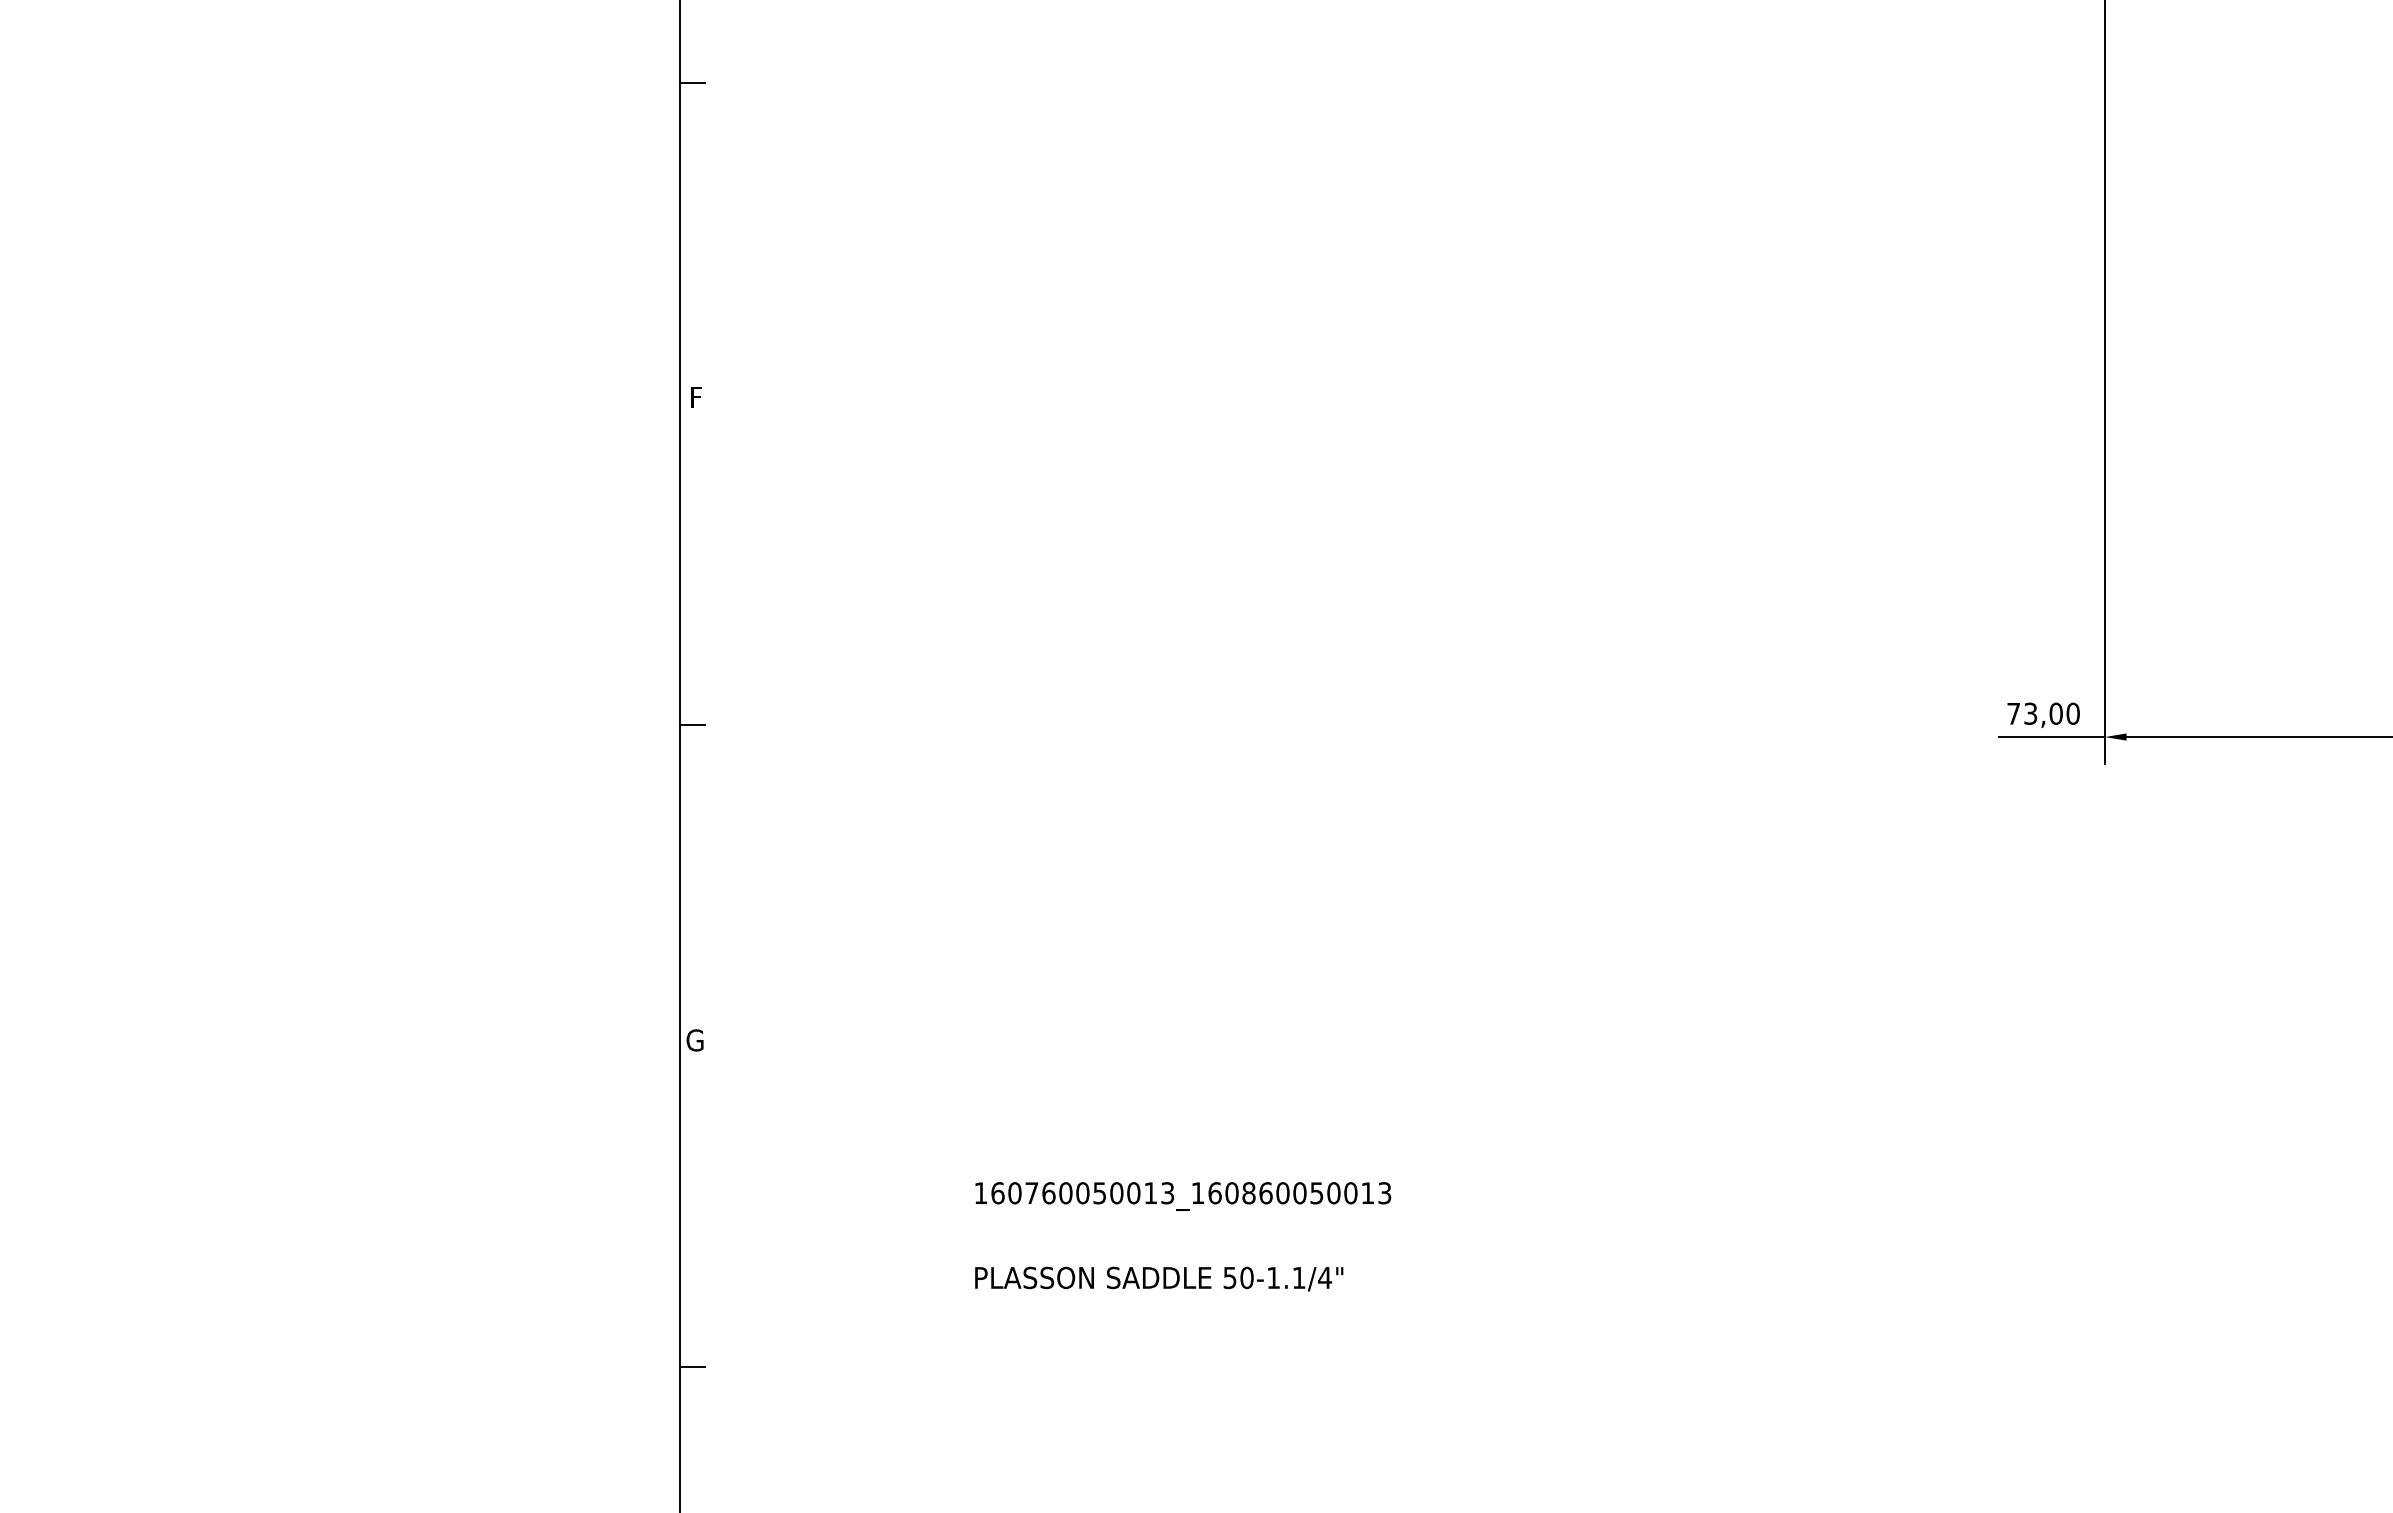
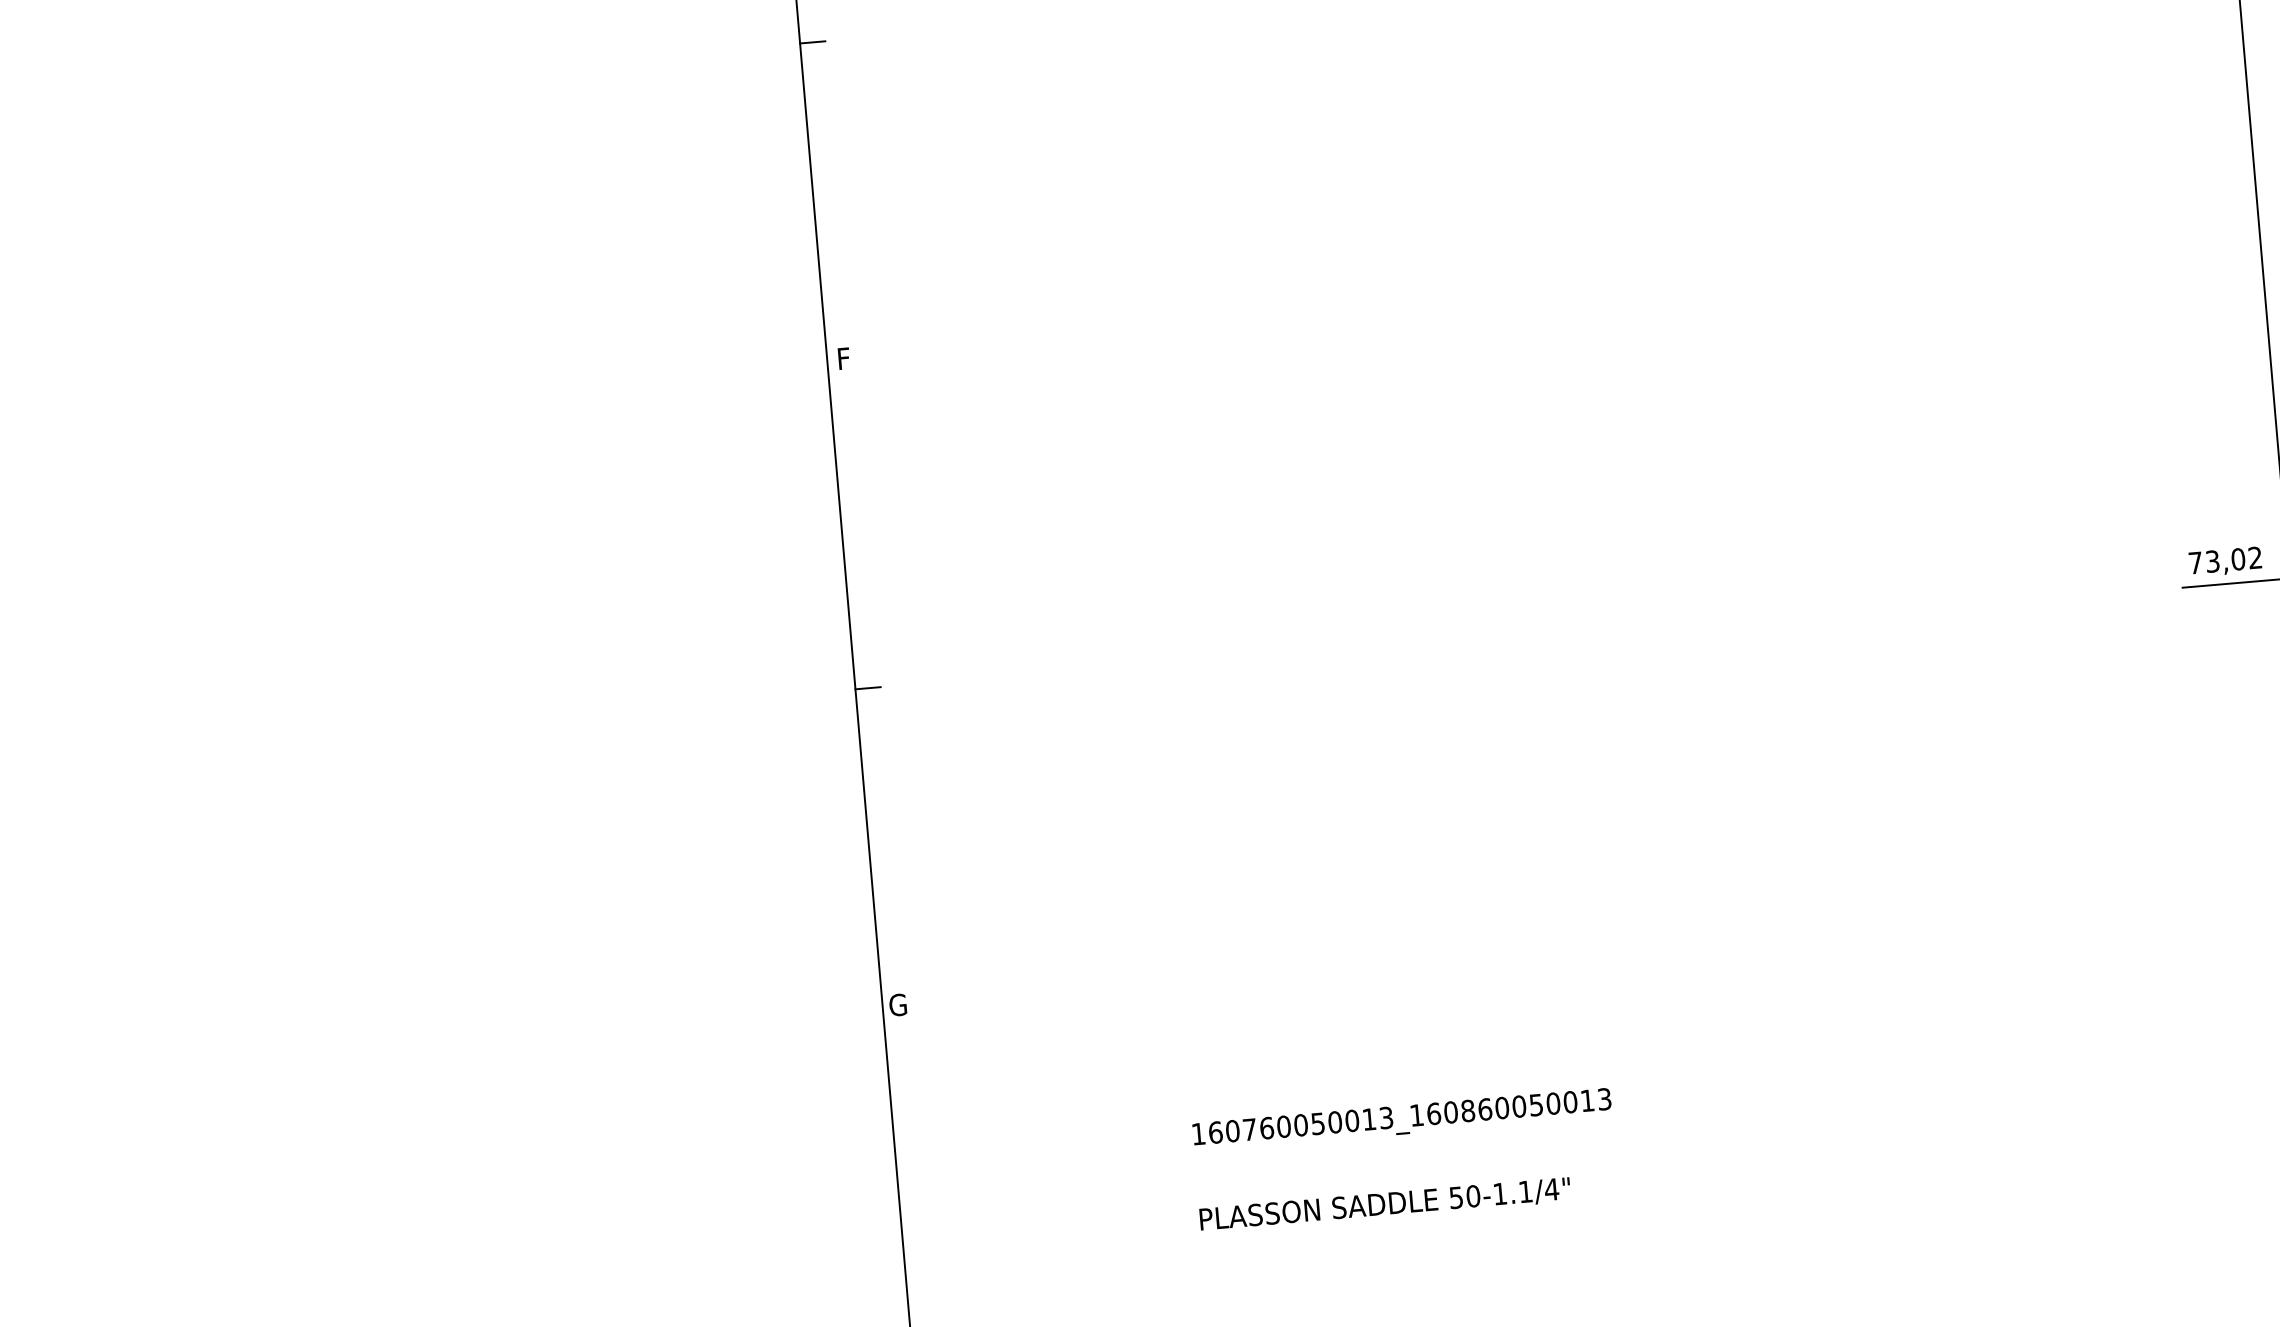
text: (2072, 713) -> (2254, 557), 73,00 -> 73,02

